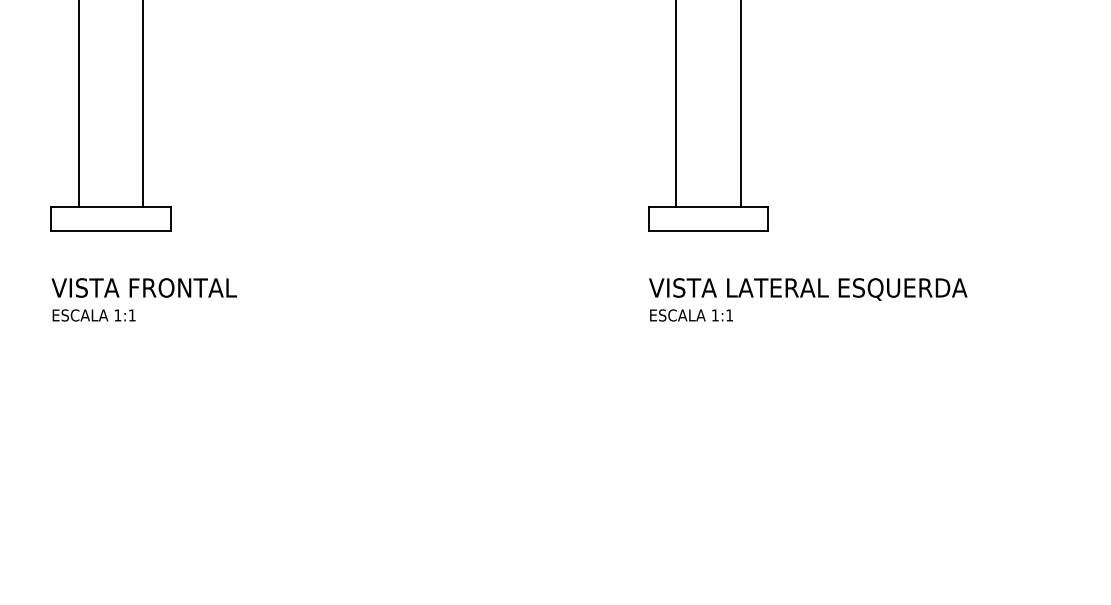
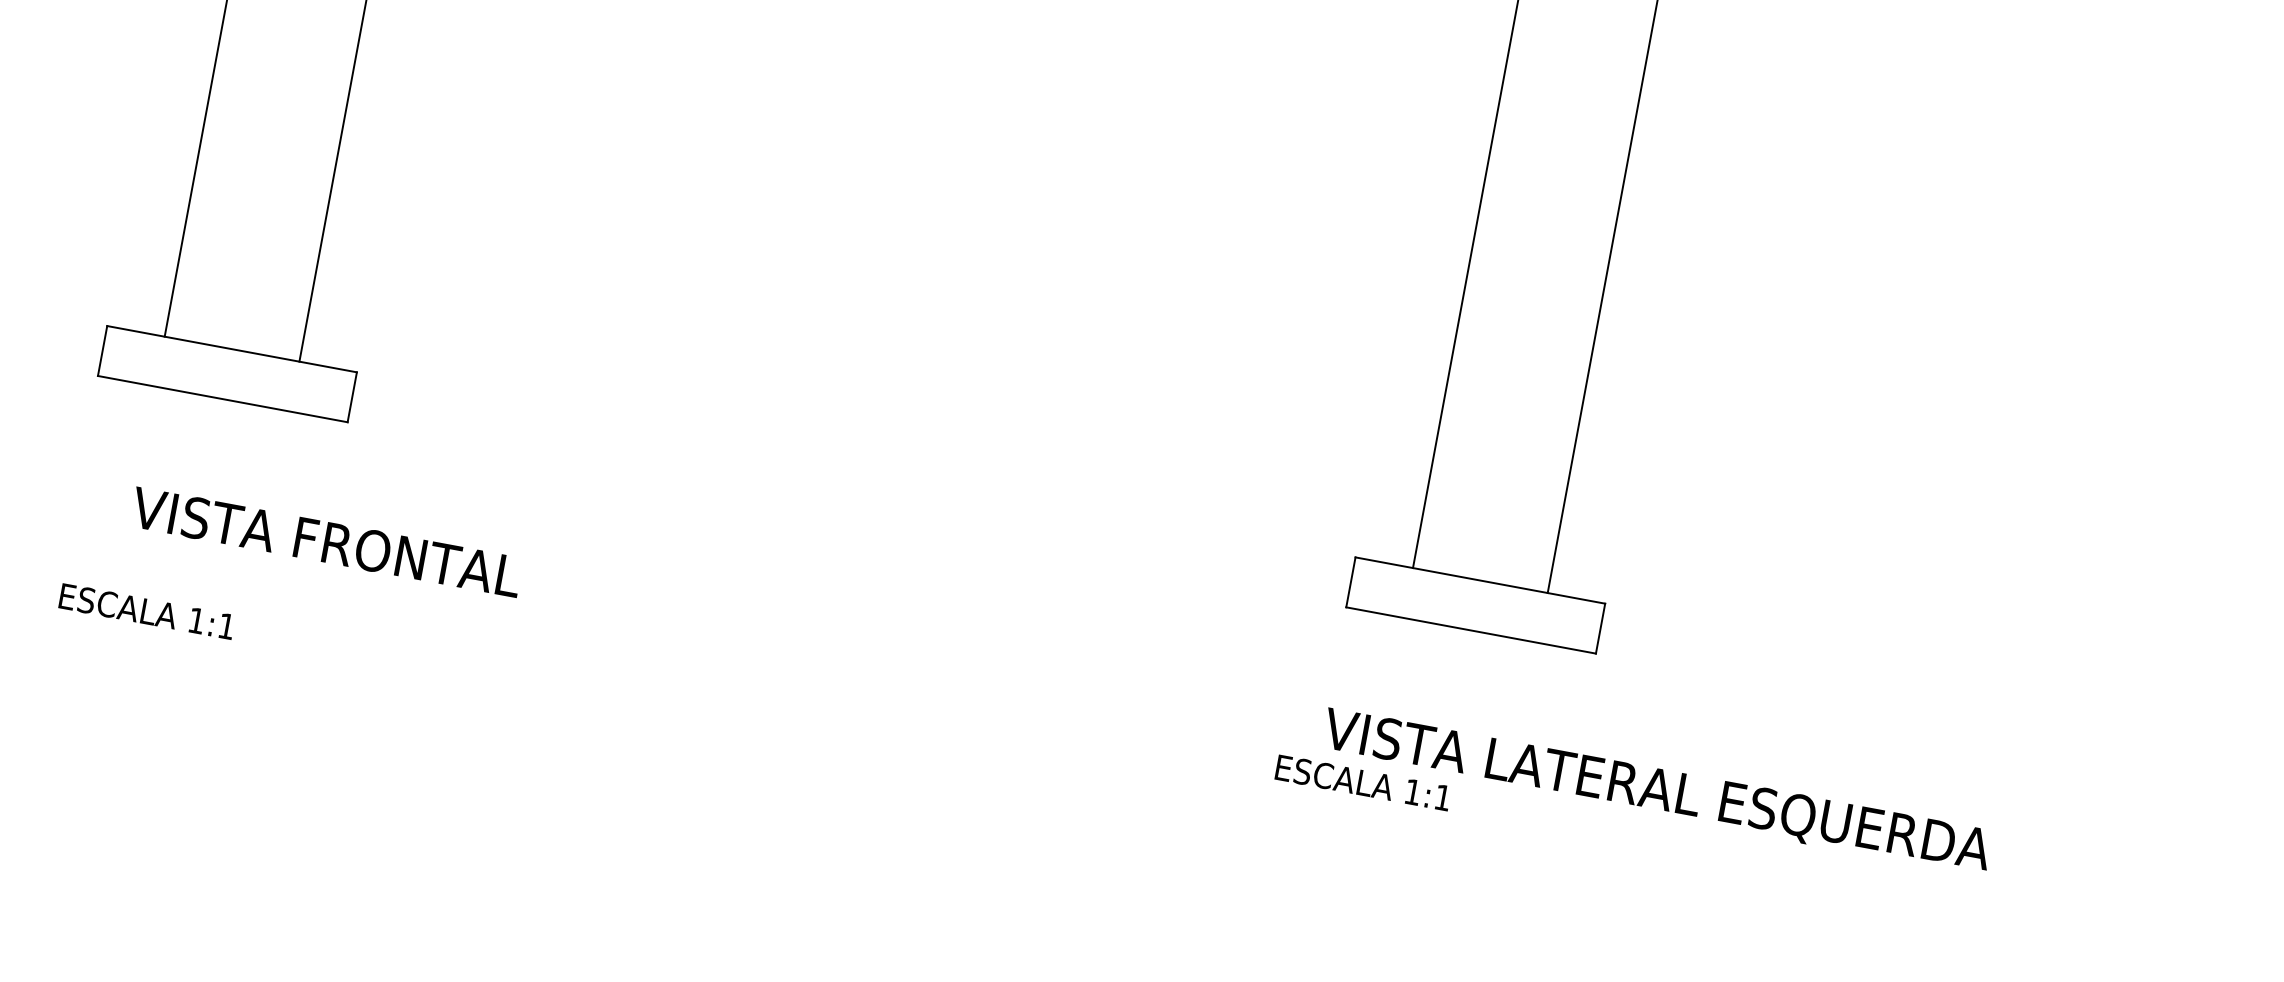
text: (143, 287) -> (325, 540), moved
text: (93, 315) -> (145, 611), moved
text: (691, 315) -> (1363, 783), moved

